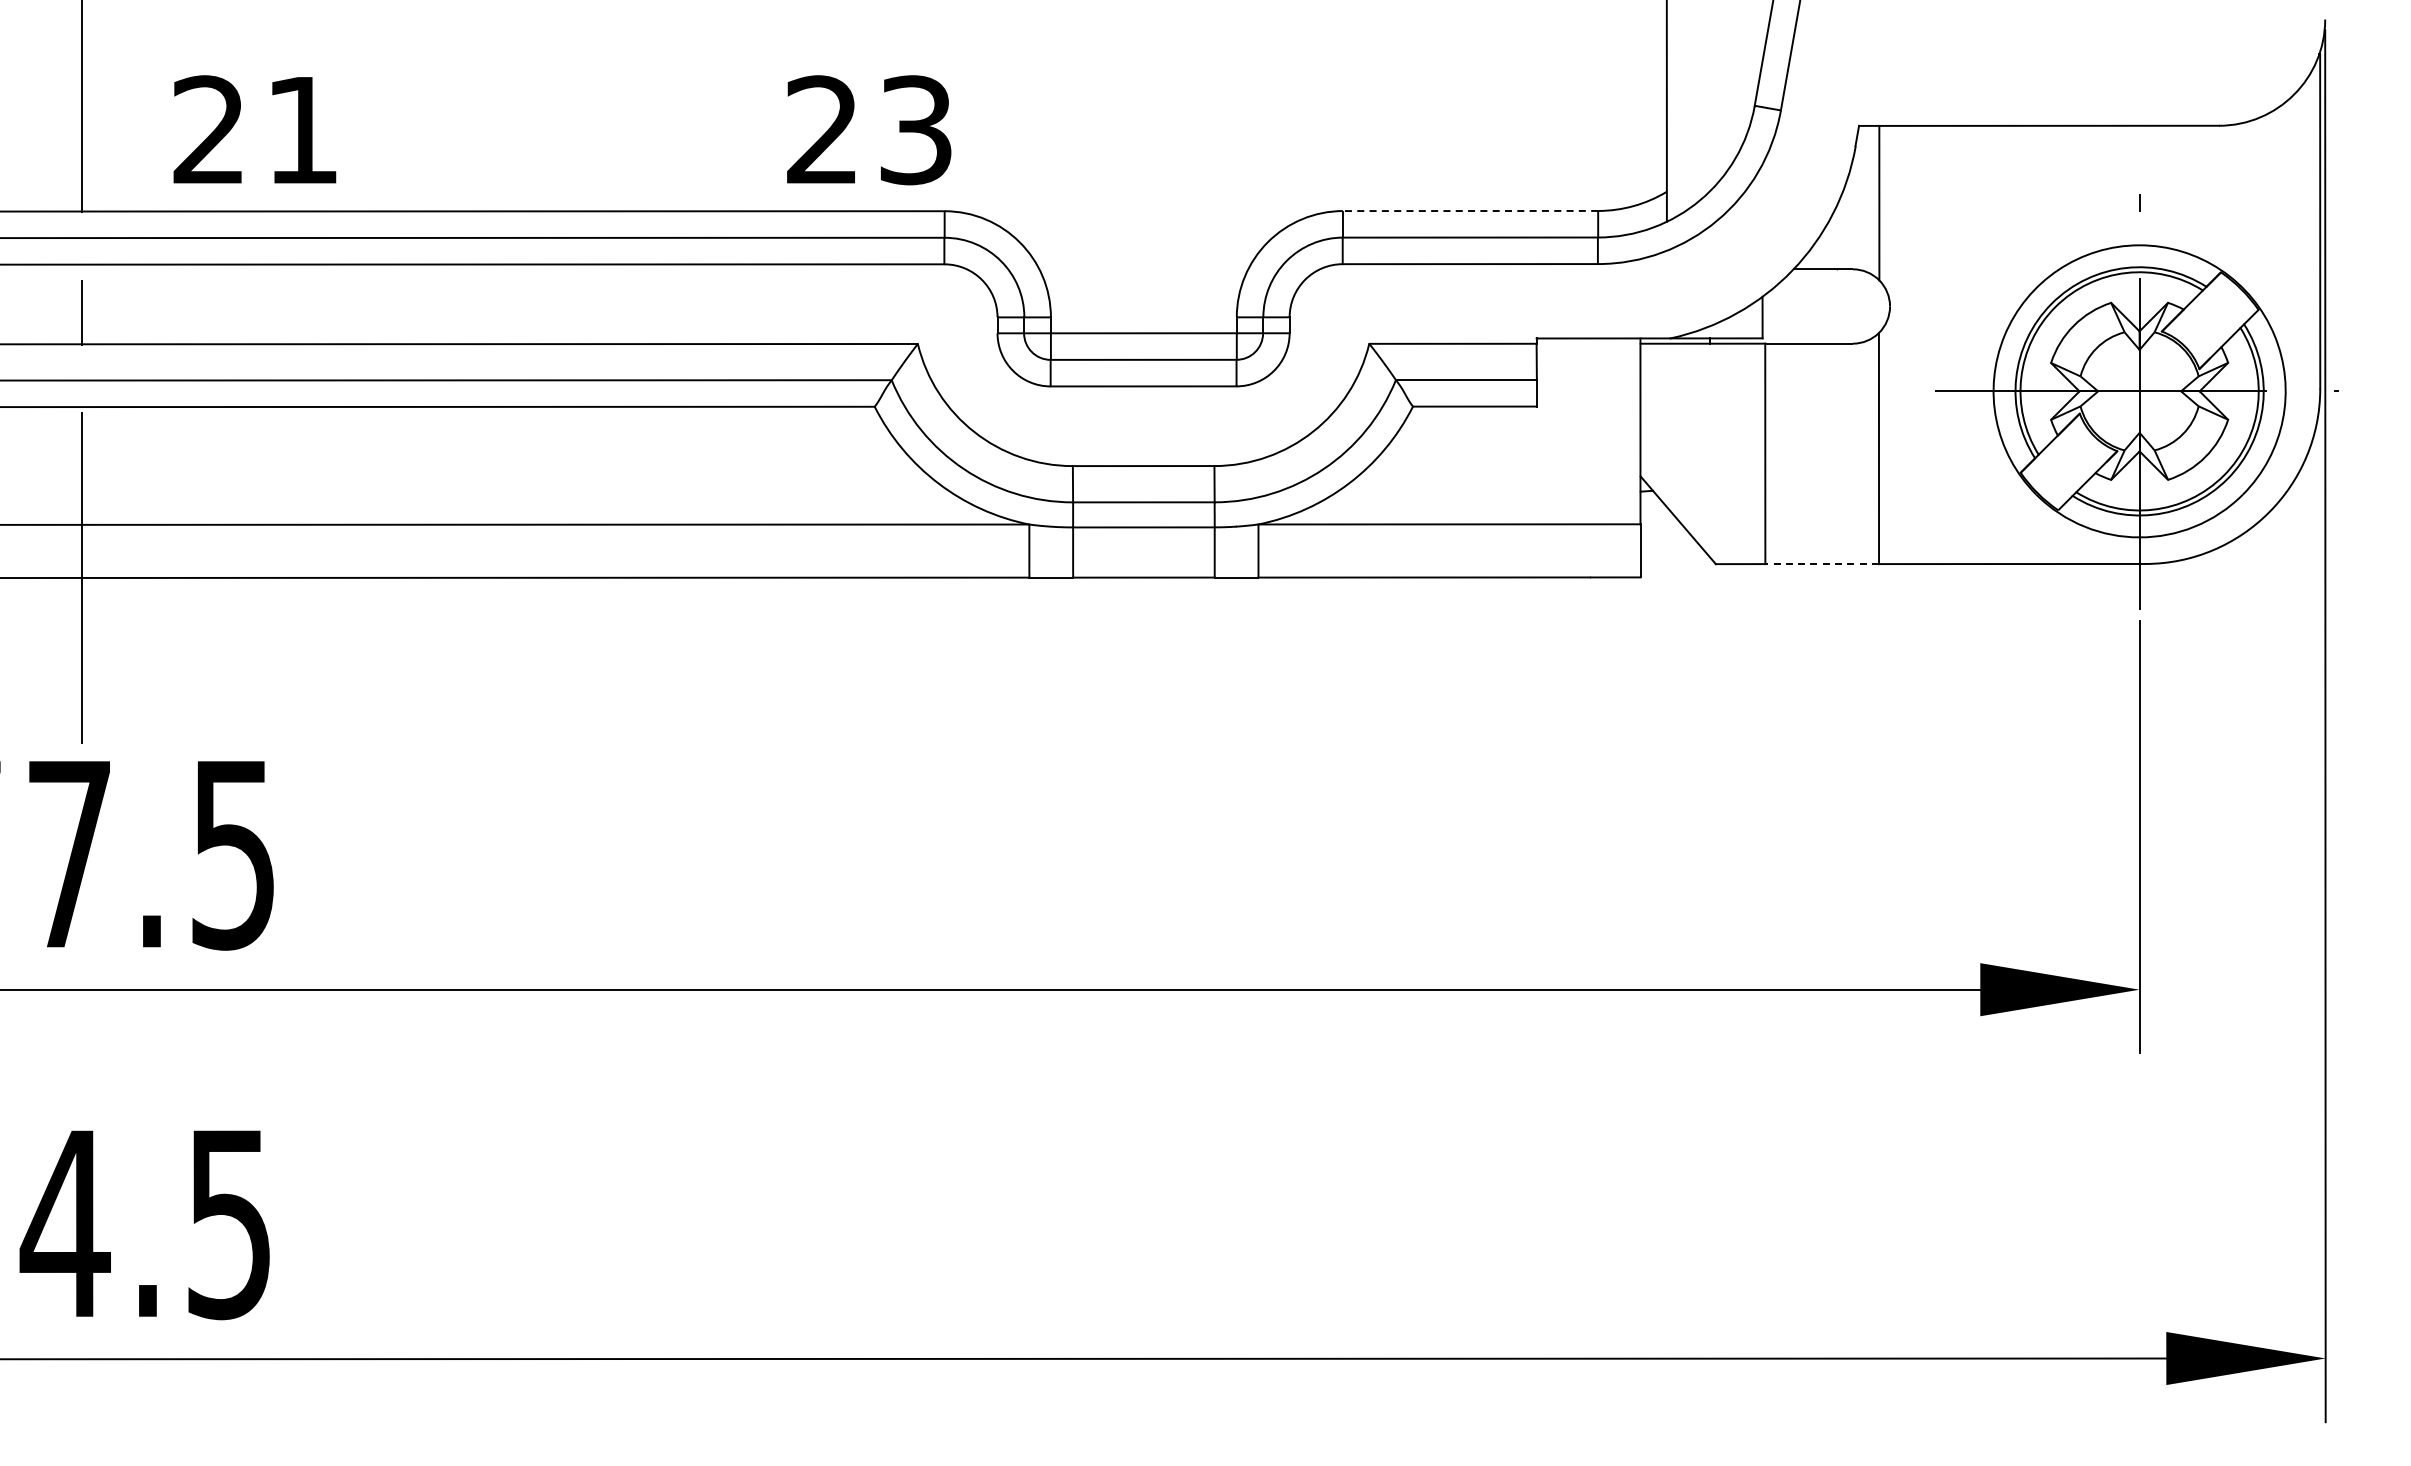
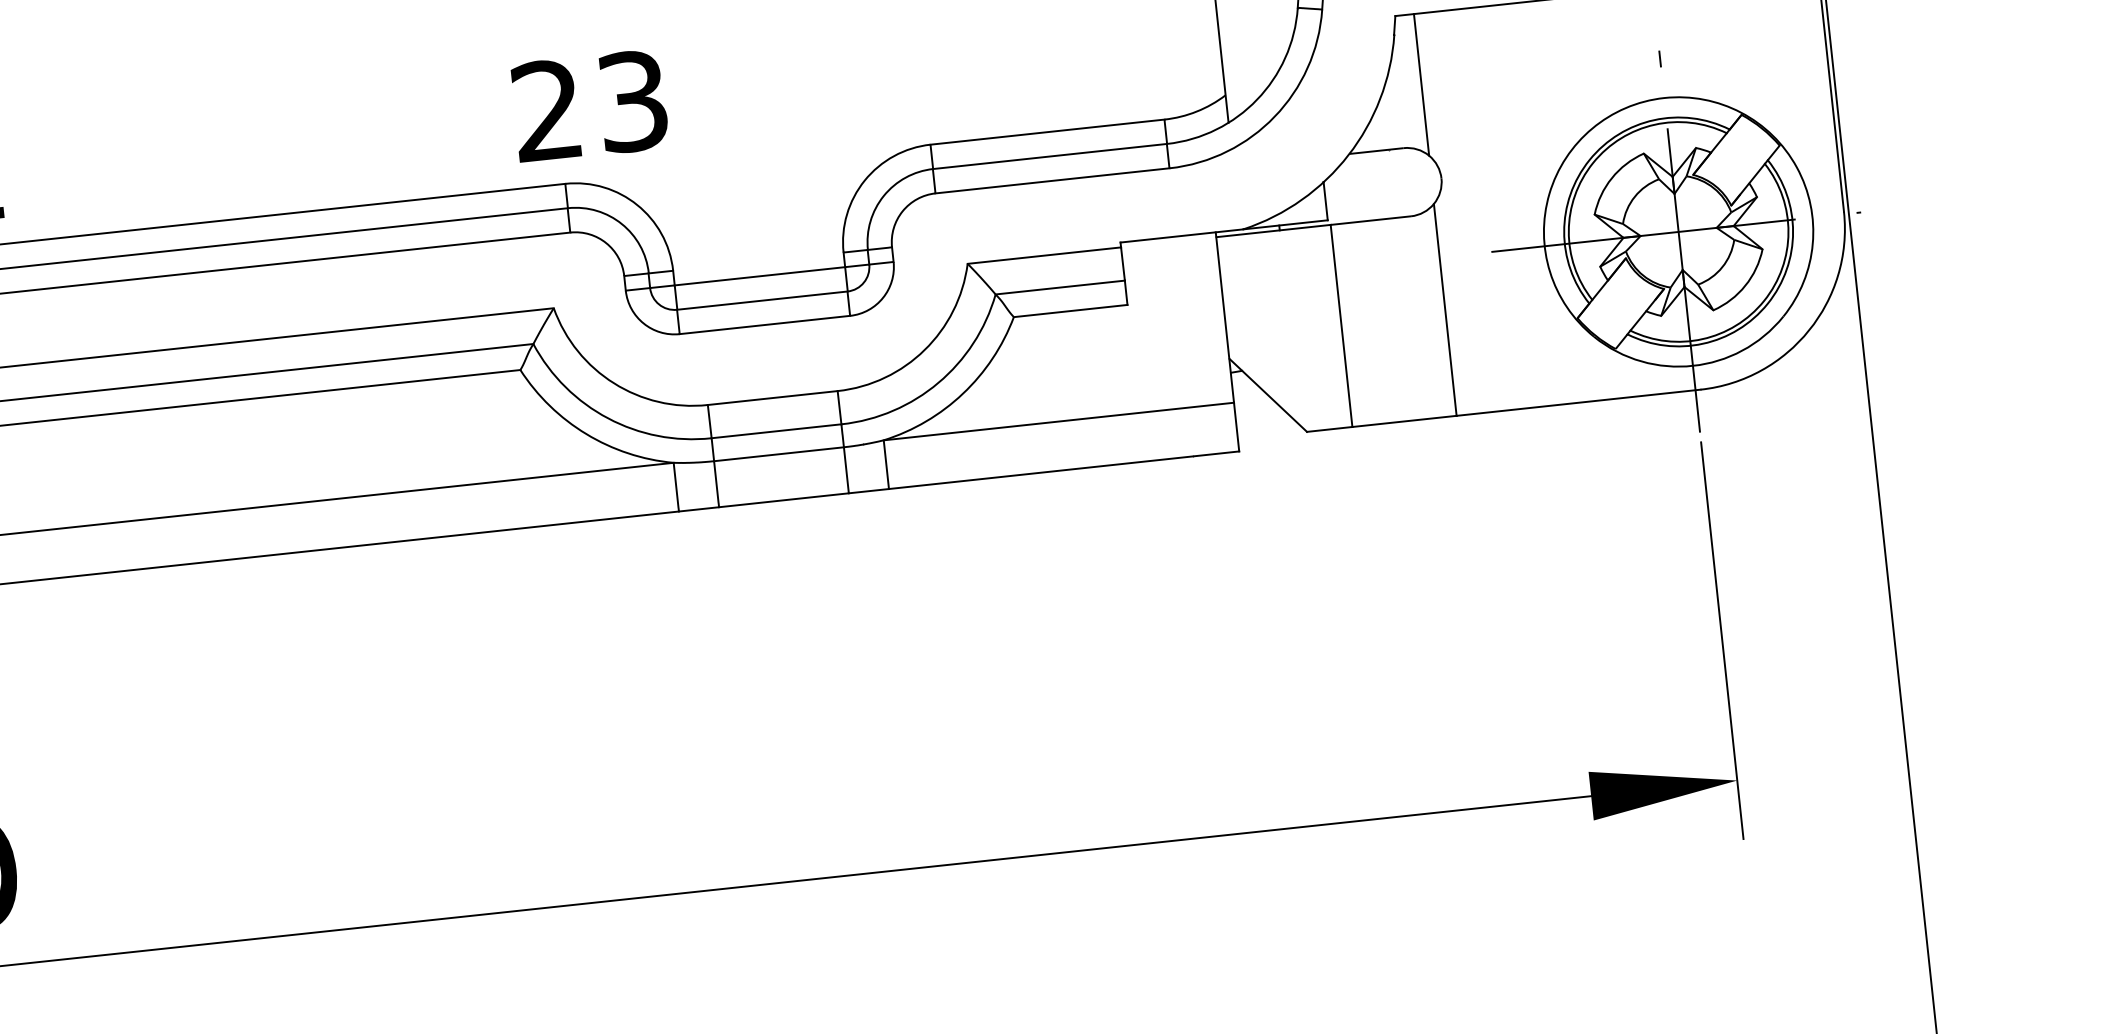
text: (869, 130) -> (590, 106), moved
line: (1470, 211) -> (1047, 132), dashed -> solid
line: (1822, 564) -> (1404, 421), dashed -> solid

